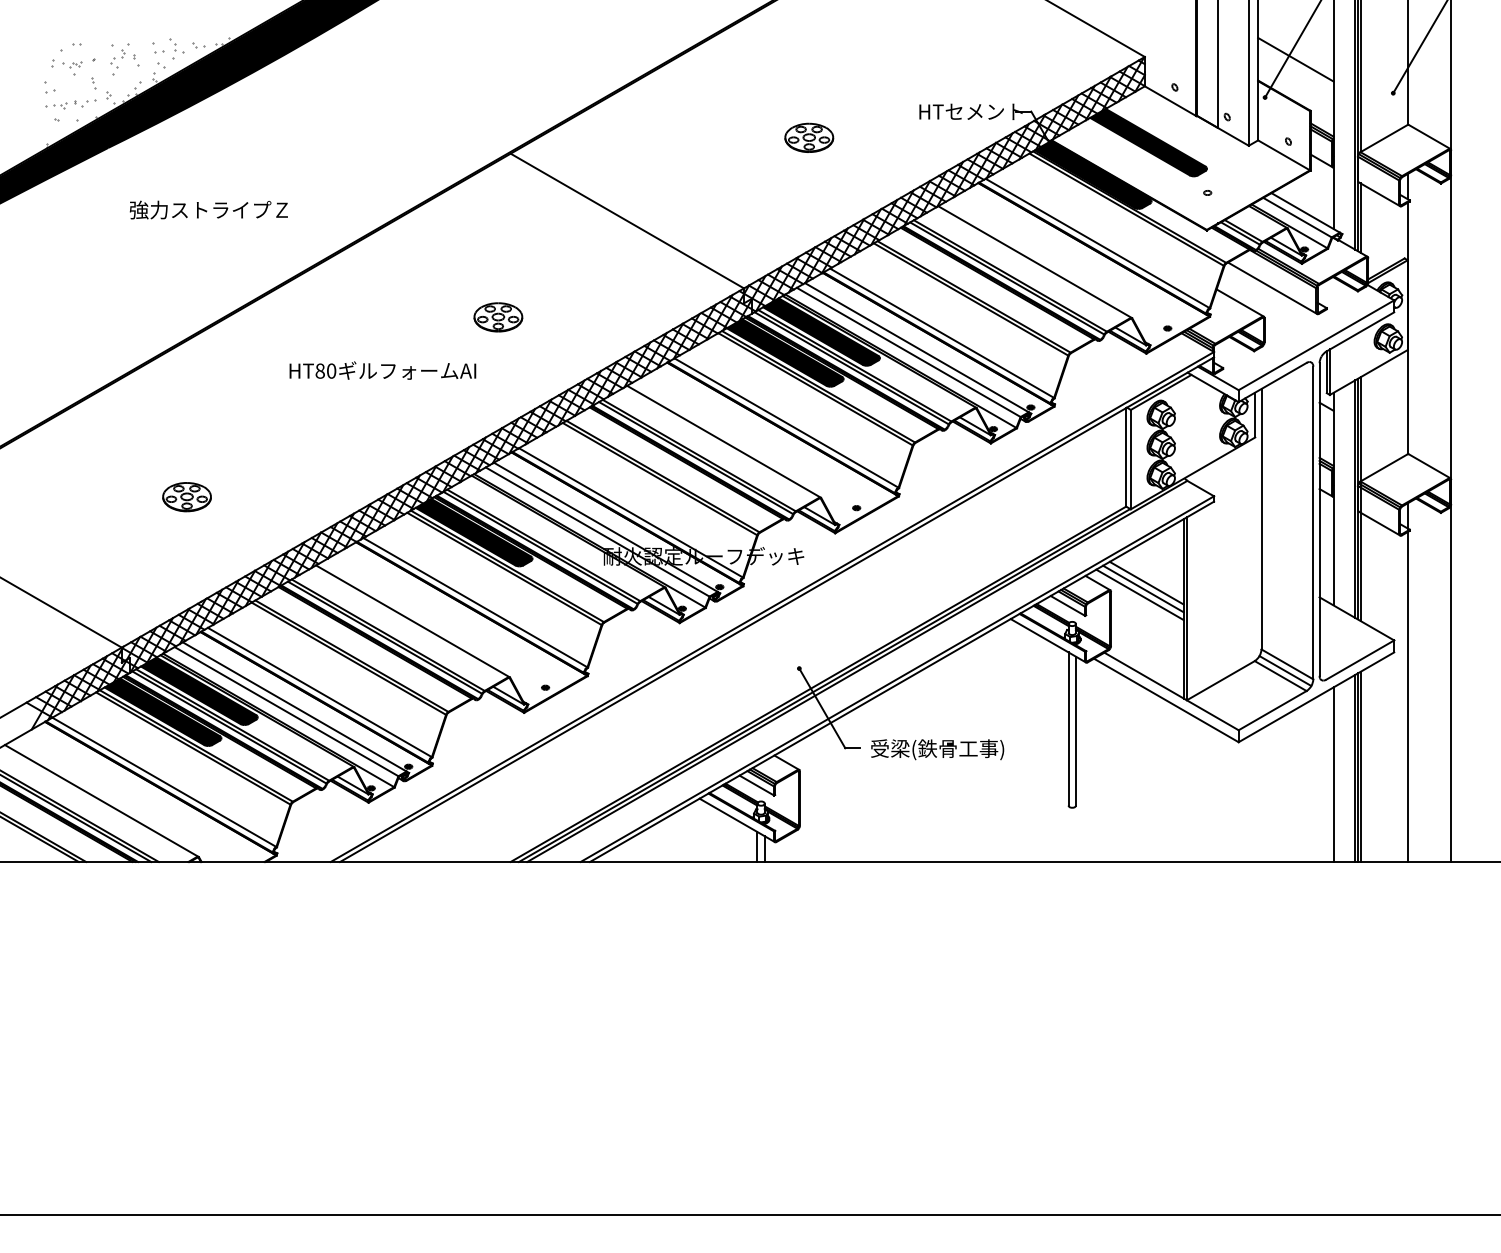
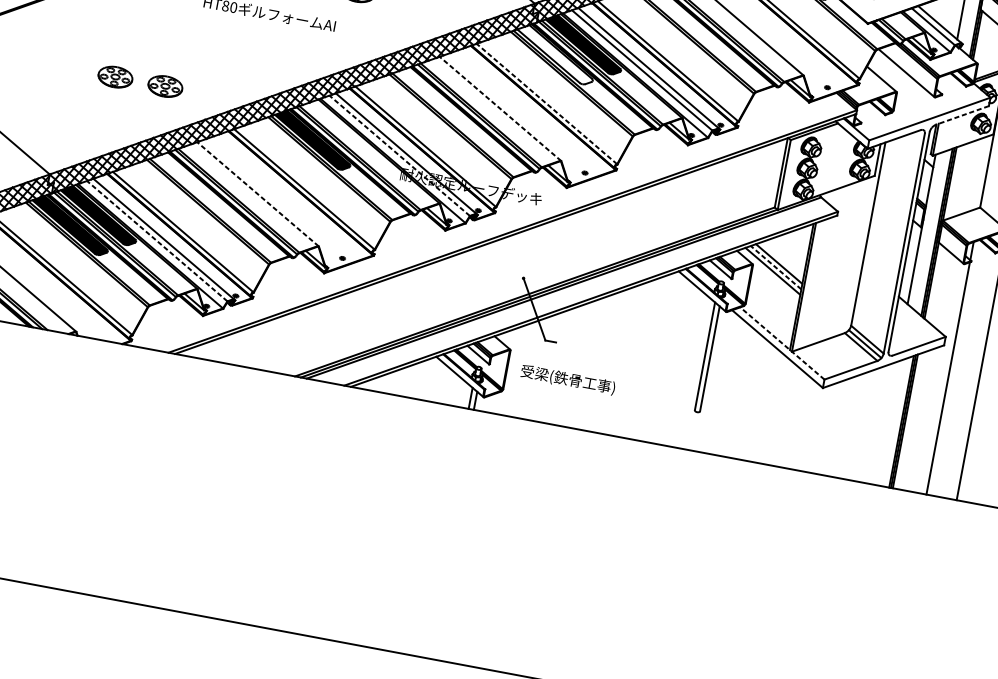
line: (1359, 332) -> (961, 115), solid -> dashed
fill: (784, 352) -> (554, 54), removed
line: (786, 422) -> (546, 103), solid -> dashed
line: (723, 441) -> (500, 108), solid -> dashed
part: (257, 497) -> (164, 86), added
line: (597, 531) -> (399, 155), solid -> dashed
line: (1143, 589) -> (776, 268), solid -> dashed
line: (412, 621) -> (257, 194), solid -> dashed
line: (1171, 691) -> (782, 343), solid -> dashed
line: (286, 711) -> (157, 241), solid -> dashed
text: (937, 749) -> (568, 379), moved
line: (1333, 774) -> (885, 423), removed

